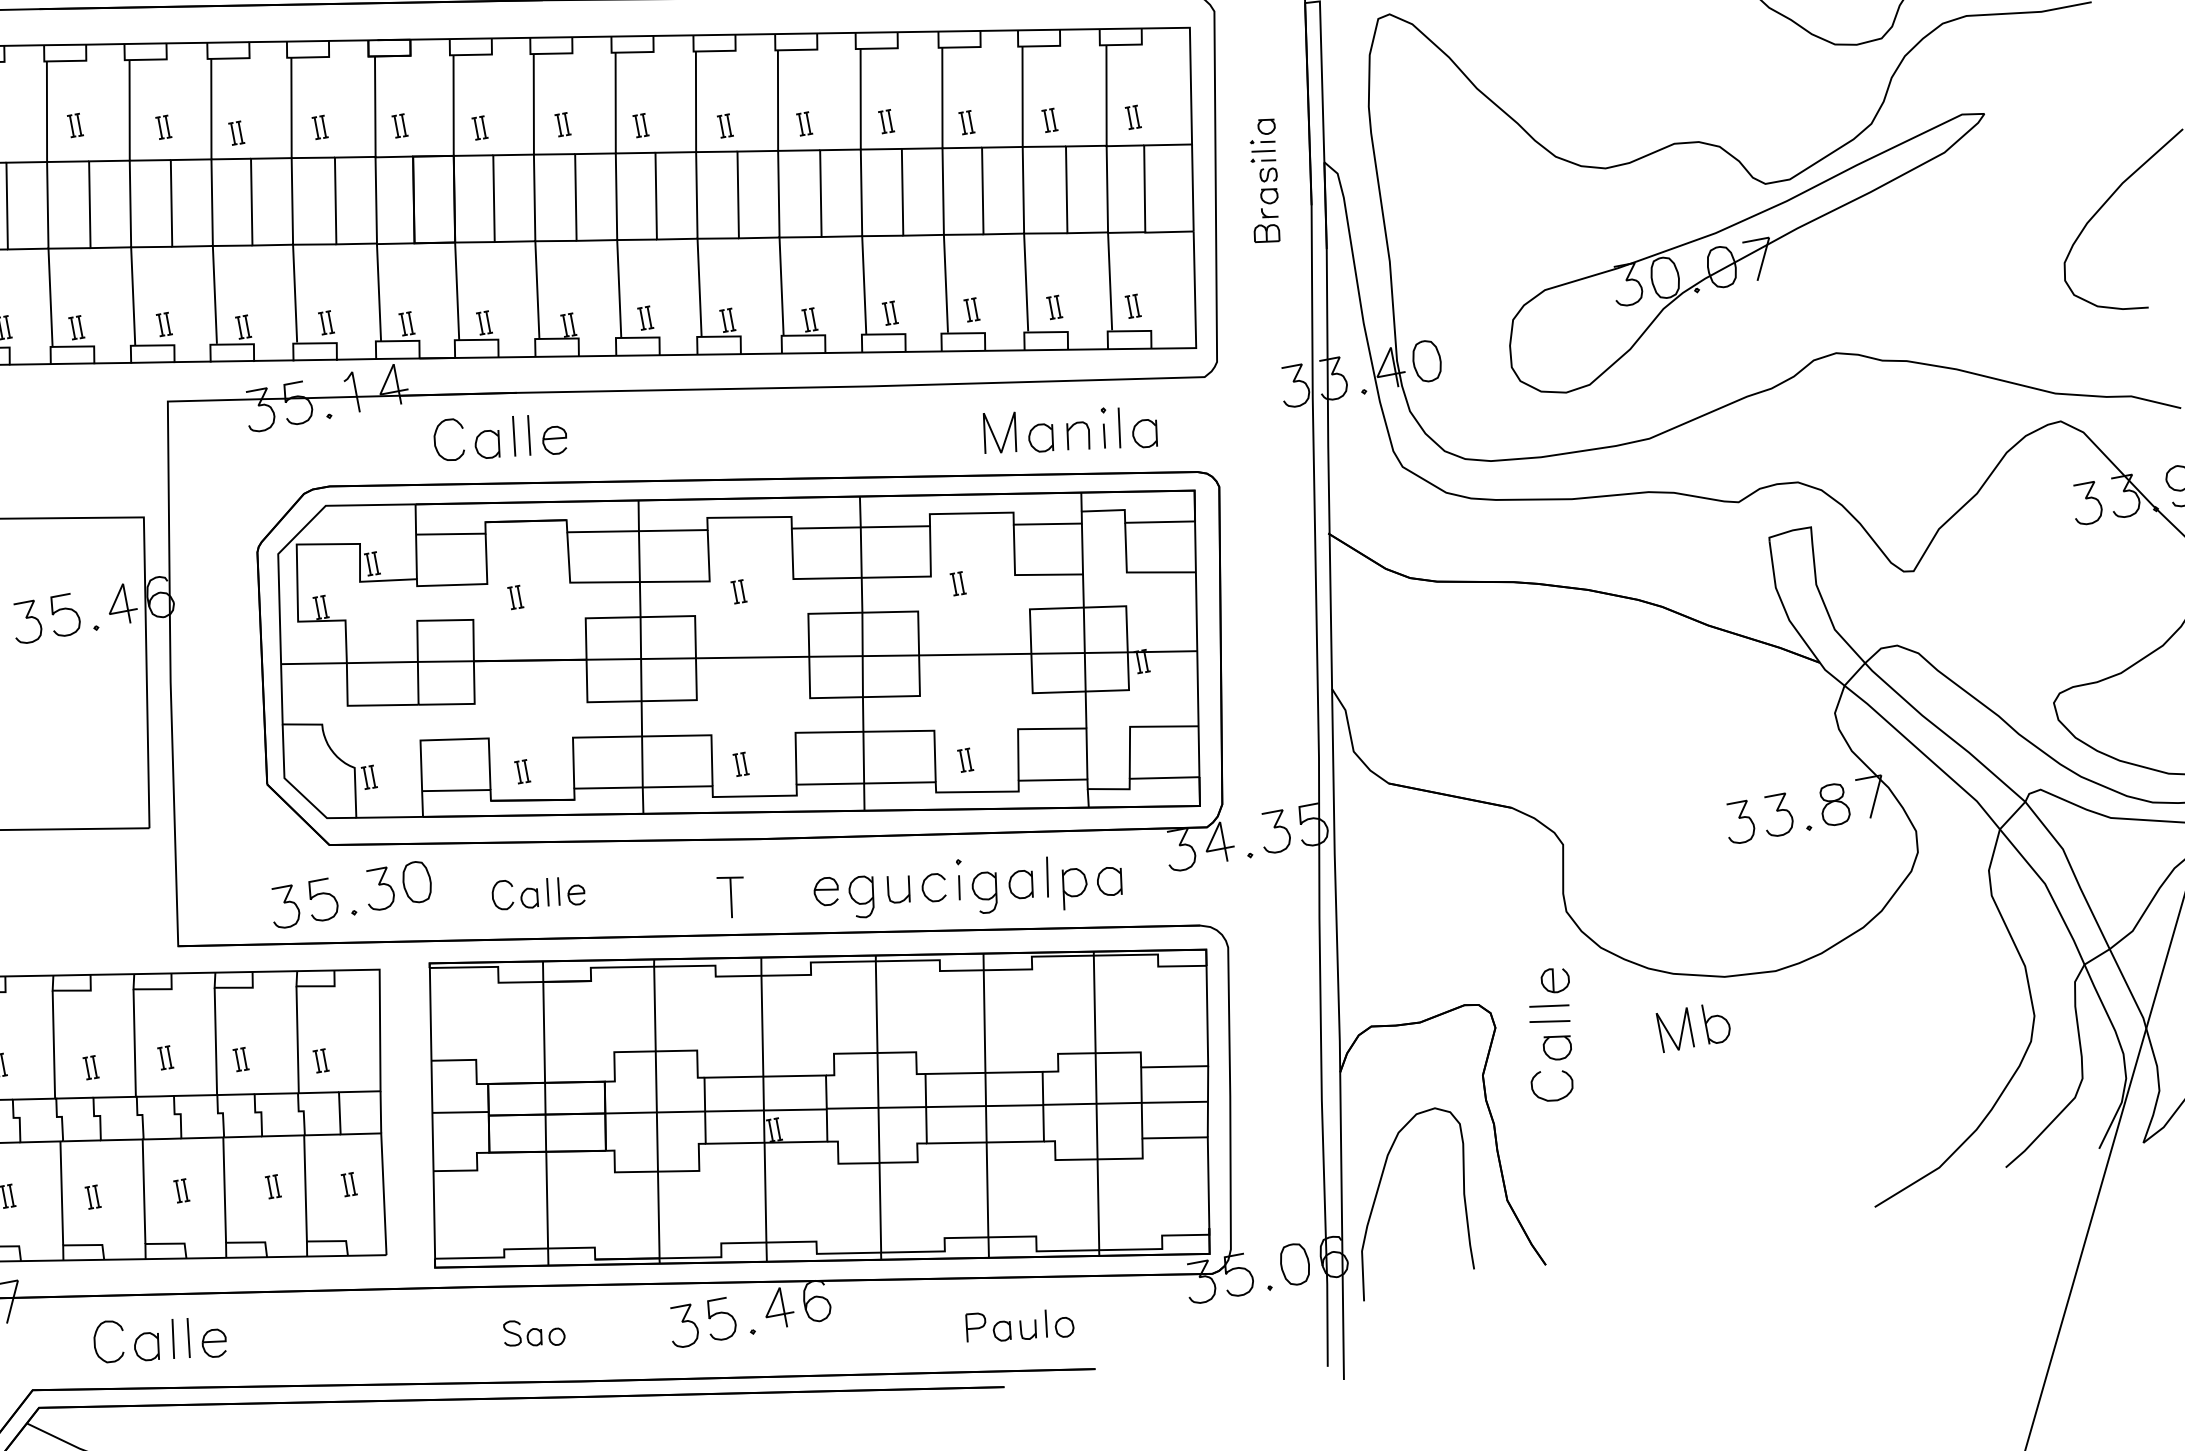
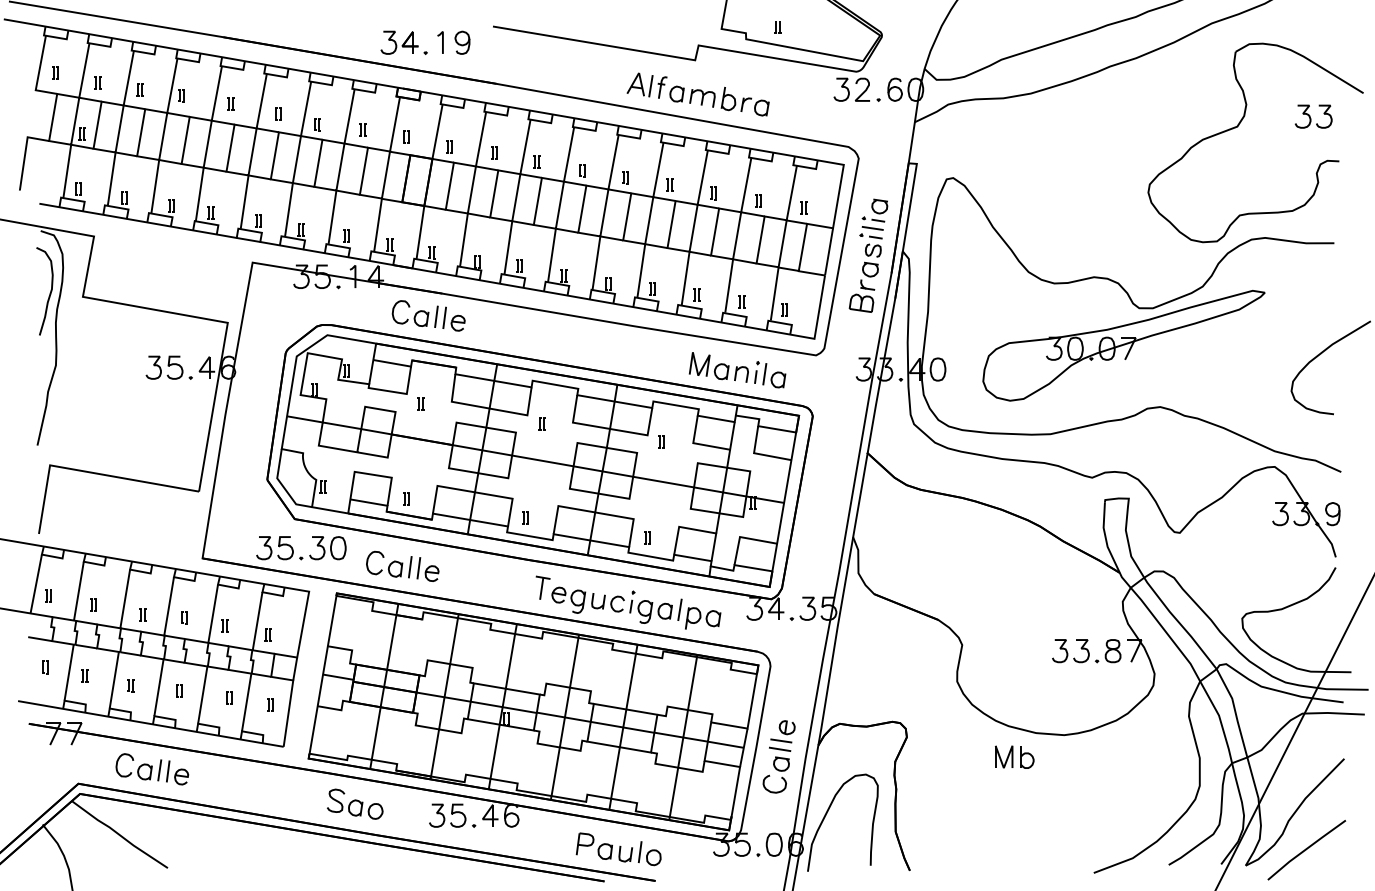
part: (1264, 181) -> (868, 255), size x1.67
part: (537, 893) -> (402, 566), size x1.43
part: (732, 895) -> (542, 587), moved
part: (1549, 1034) -> (778, 756), moved
part: (1018, 1325) -> (618, 849), size x1.43
part: (533, 1332) -> (355, 803), size x1.67

